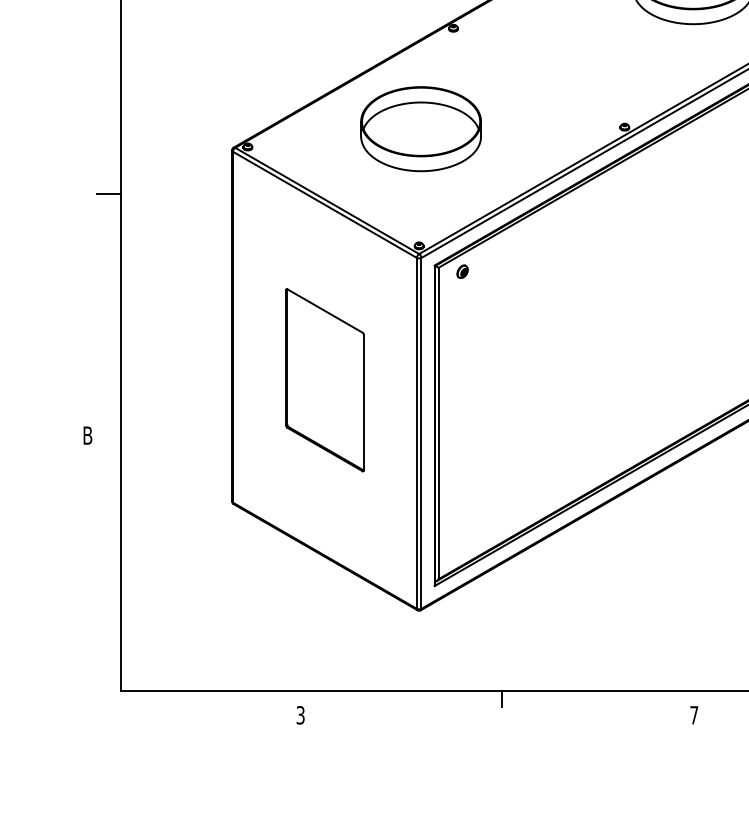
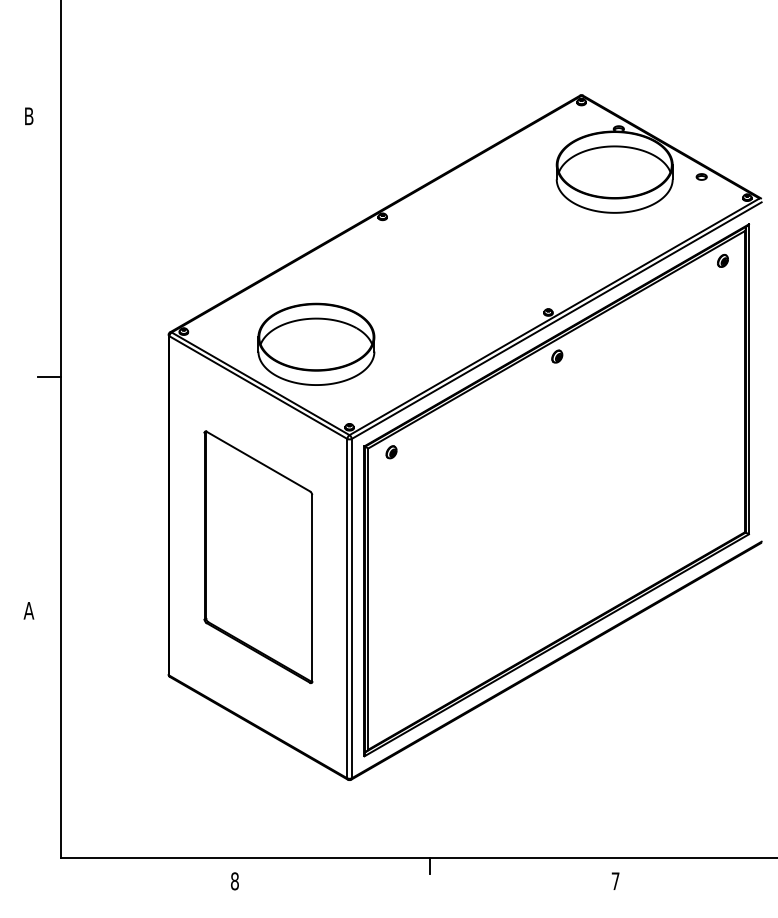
part: (421, 128) -> (316, 343), moved
part: (634, 172) -> (557, 356), added
part: (325, 379) -> (258, 556), size x1.43
text: (87, 435) -> (28, 610), B -> A
text: (300, 715) -> (234, 881), 3 -> 8

